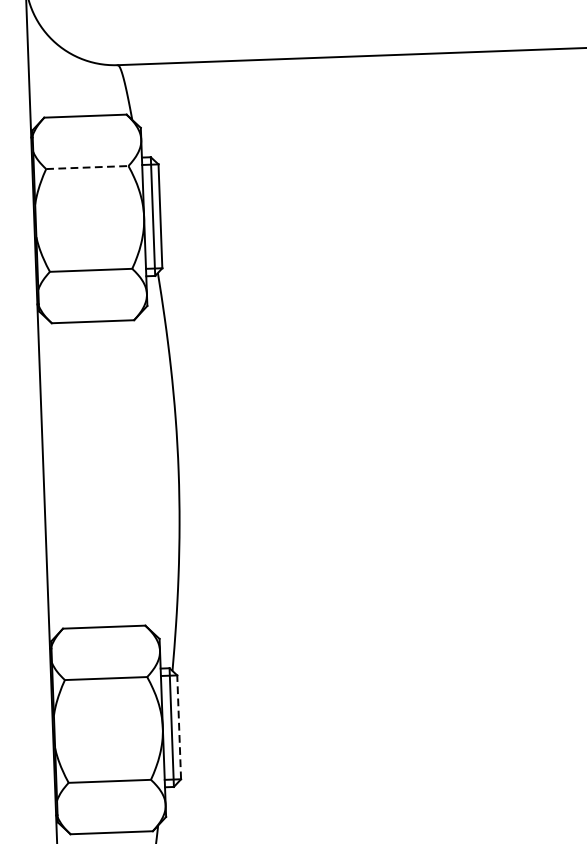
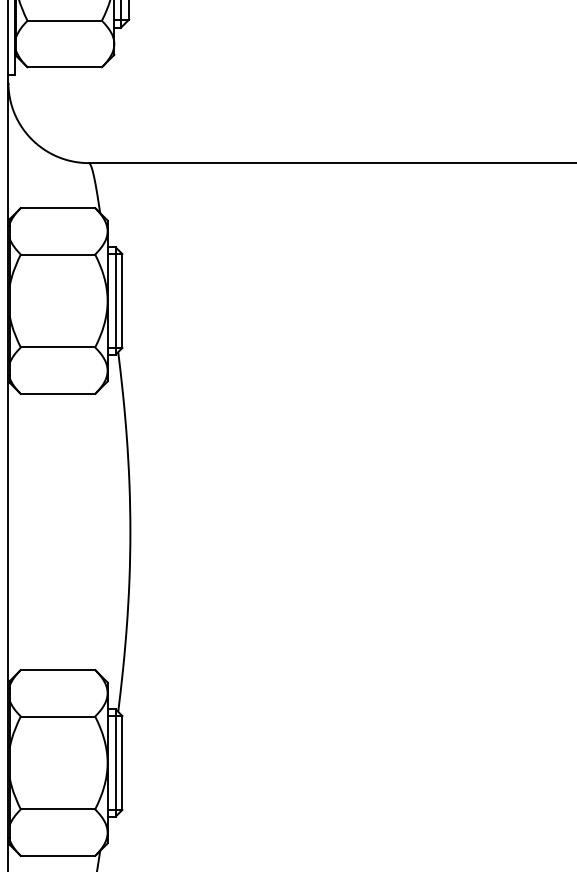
line: (87, 167) -> (58, 254), dashed -> solid
line: (179, 726) -> (122, 762), dashed -> solid

